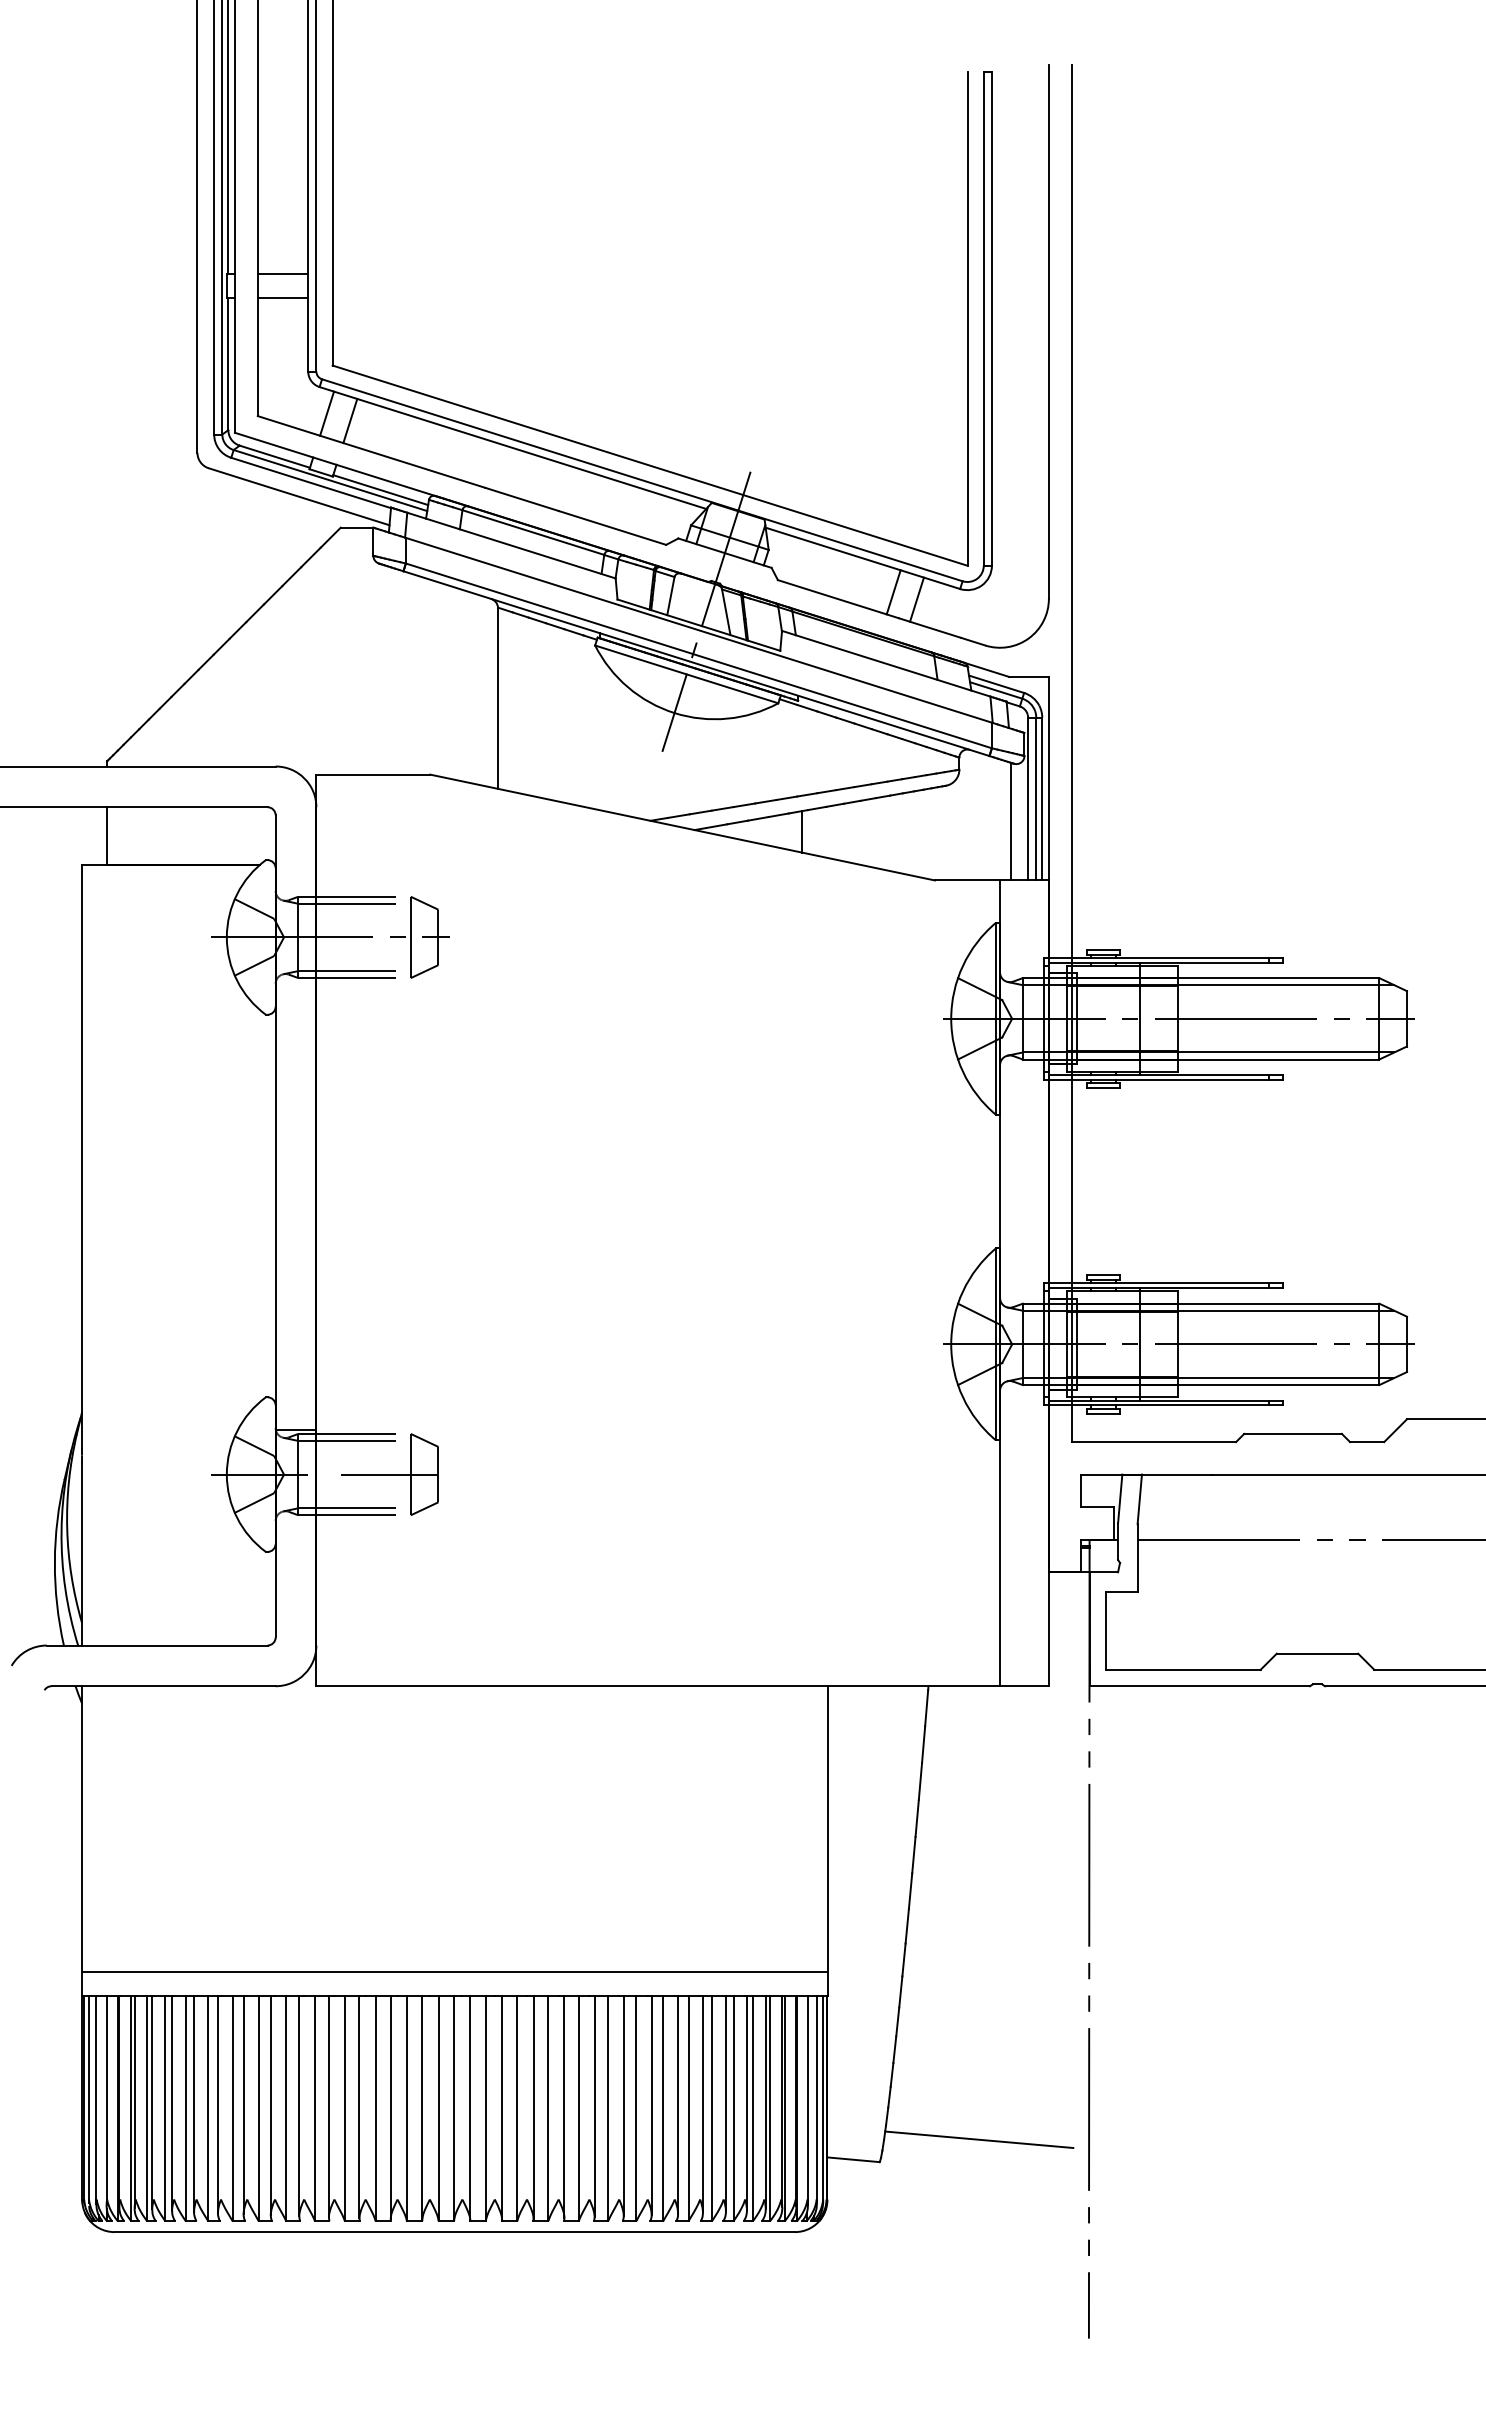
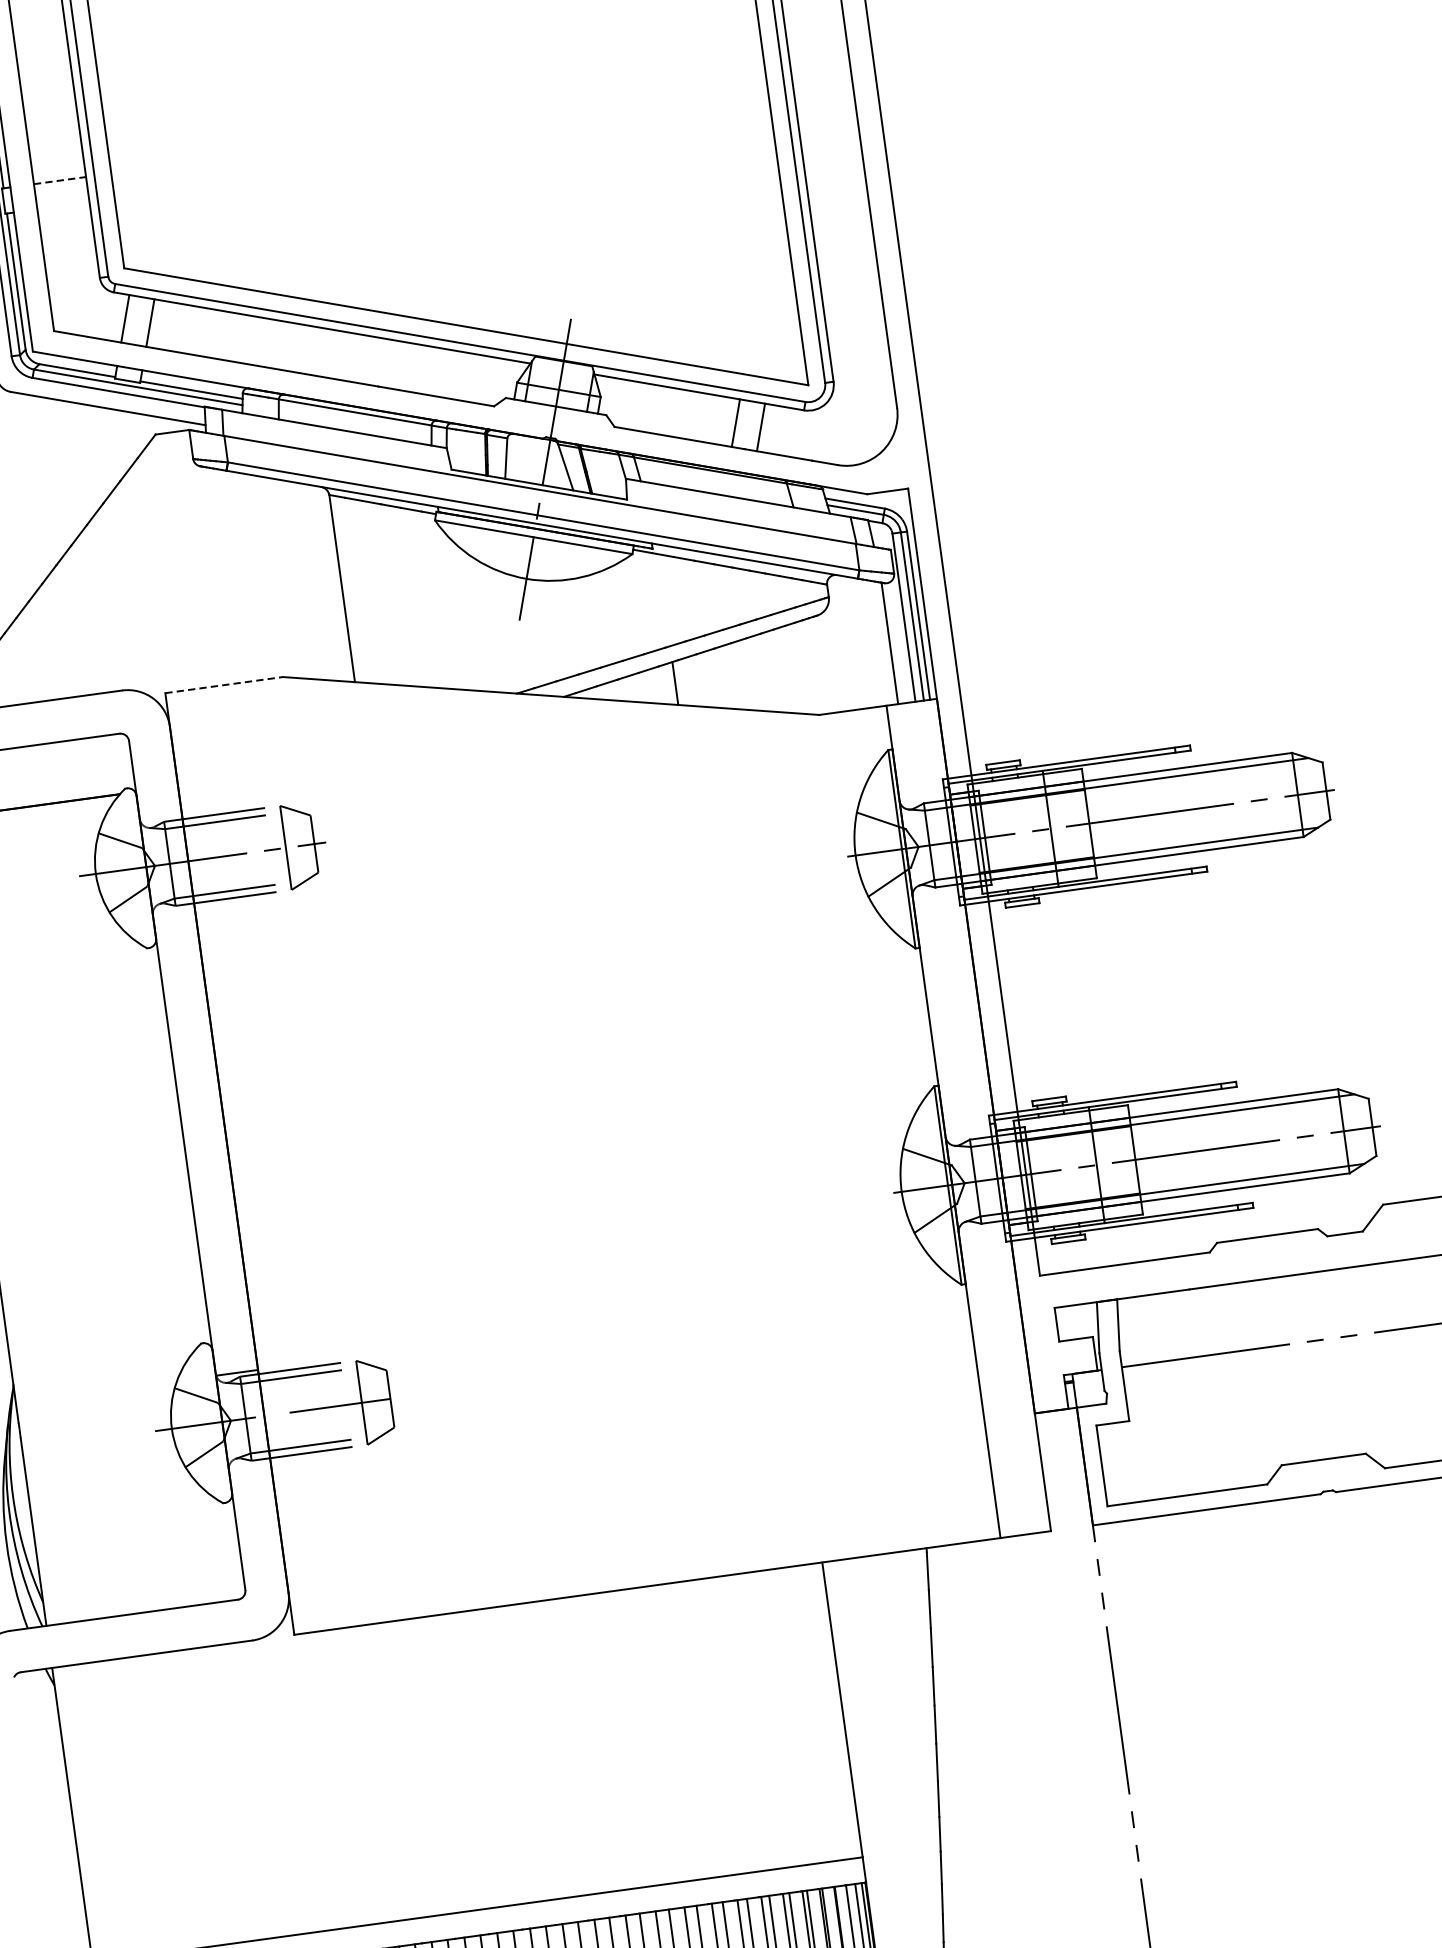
line: (283, 273) -> (60, 180), solid -> dashed
line: (282, 298) -> (62, 206), removed
line: (373, 774) -> (224, 684), solid -> dashed

